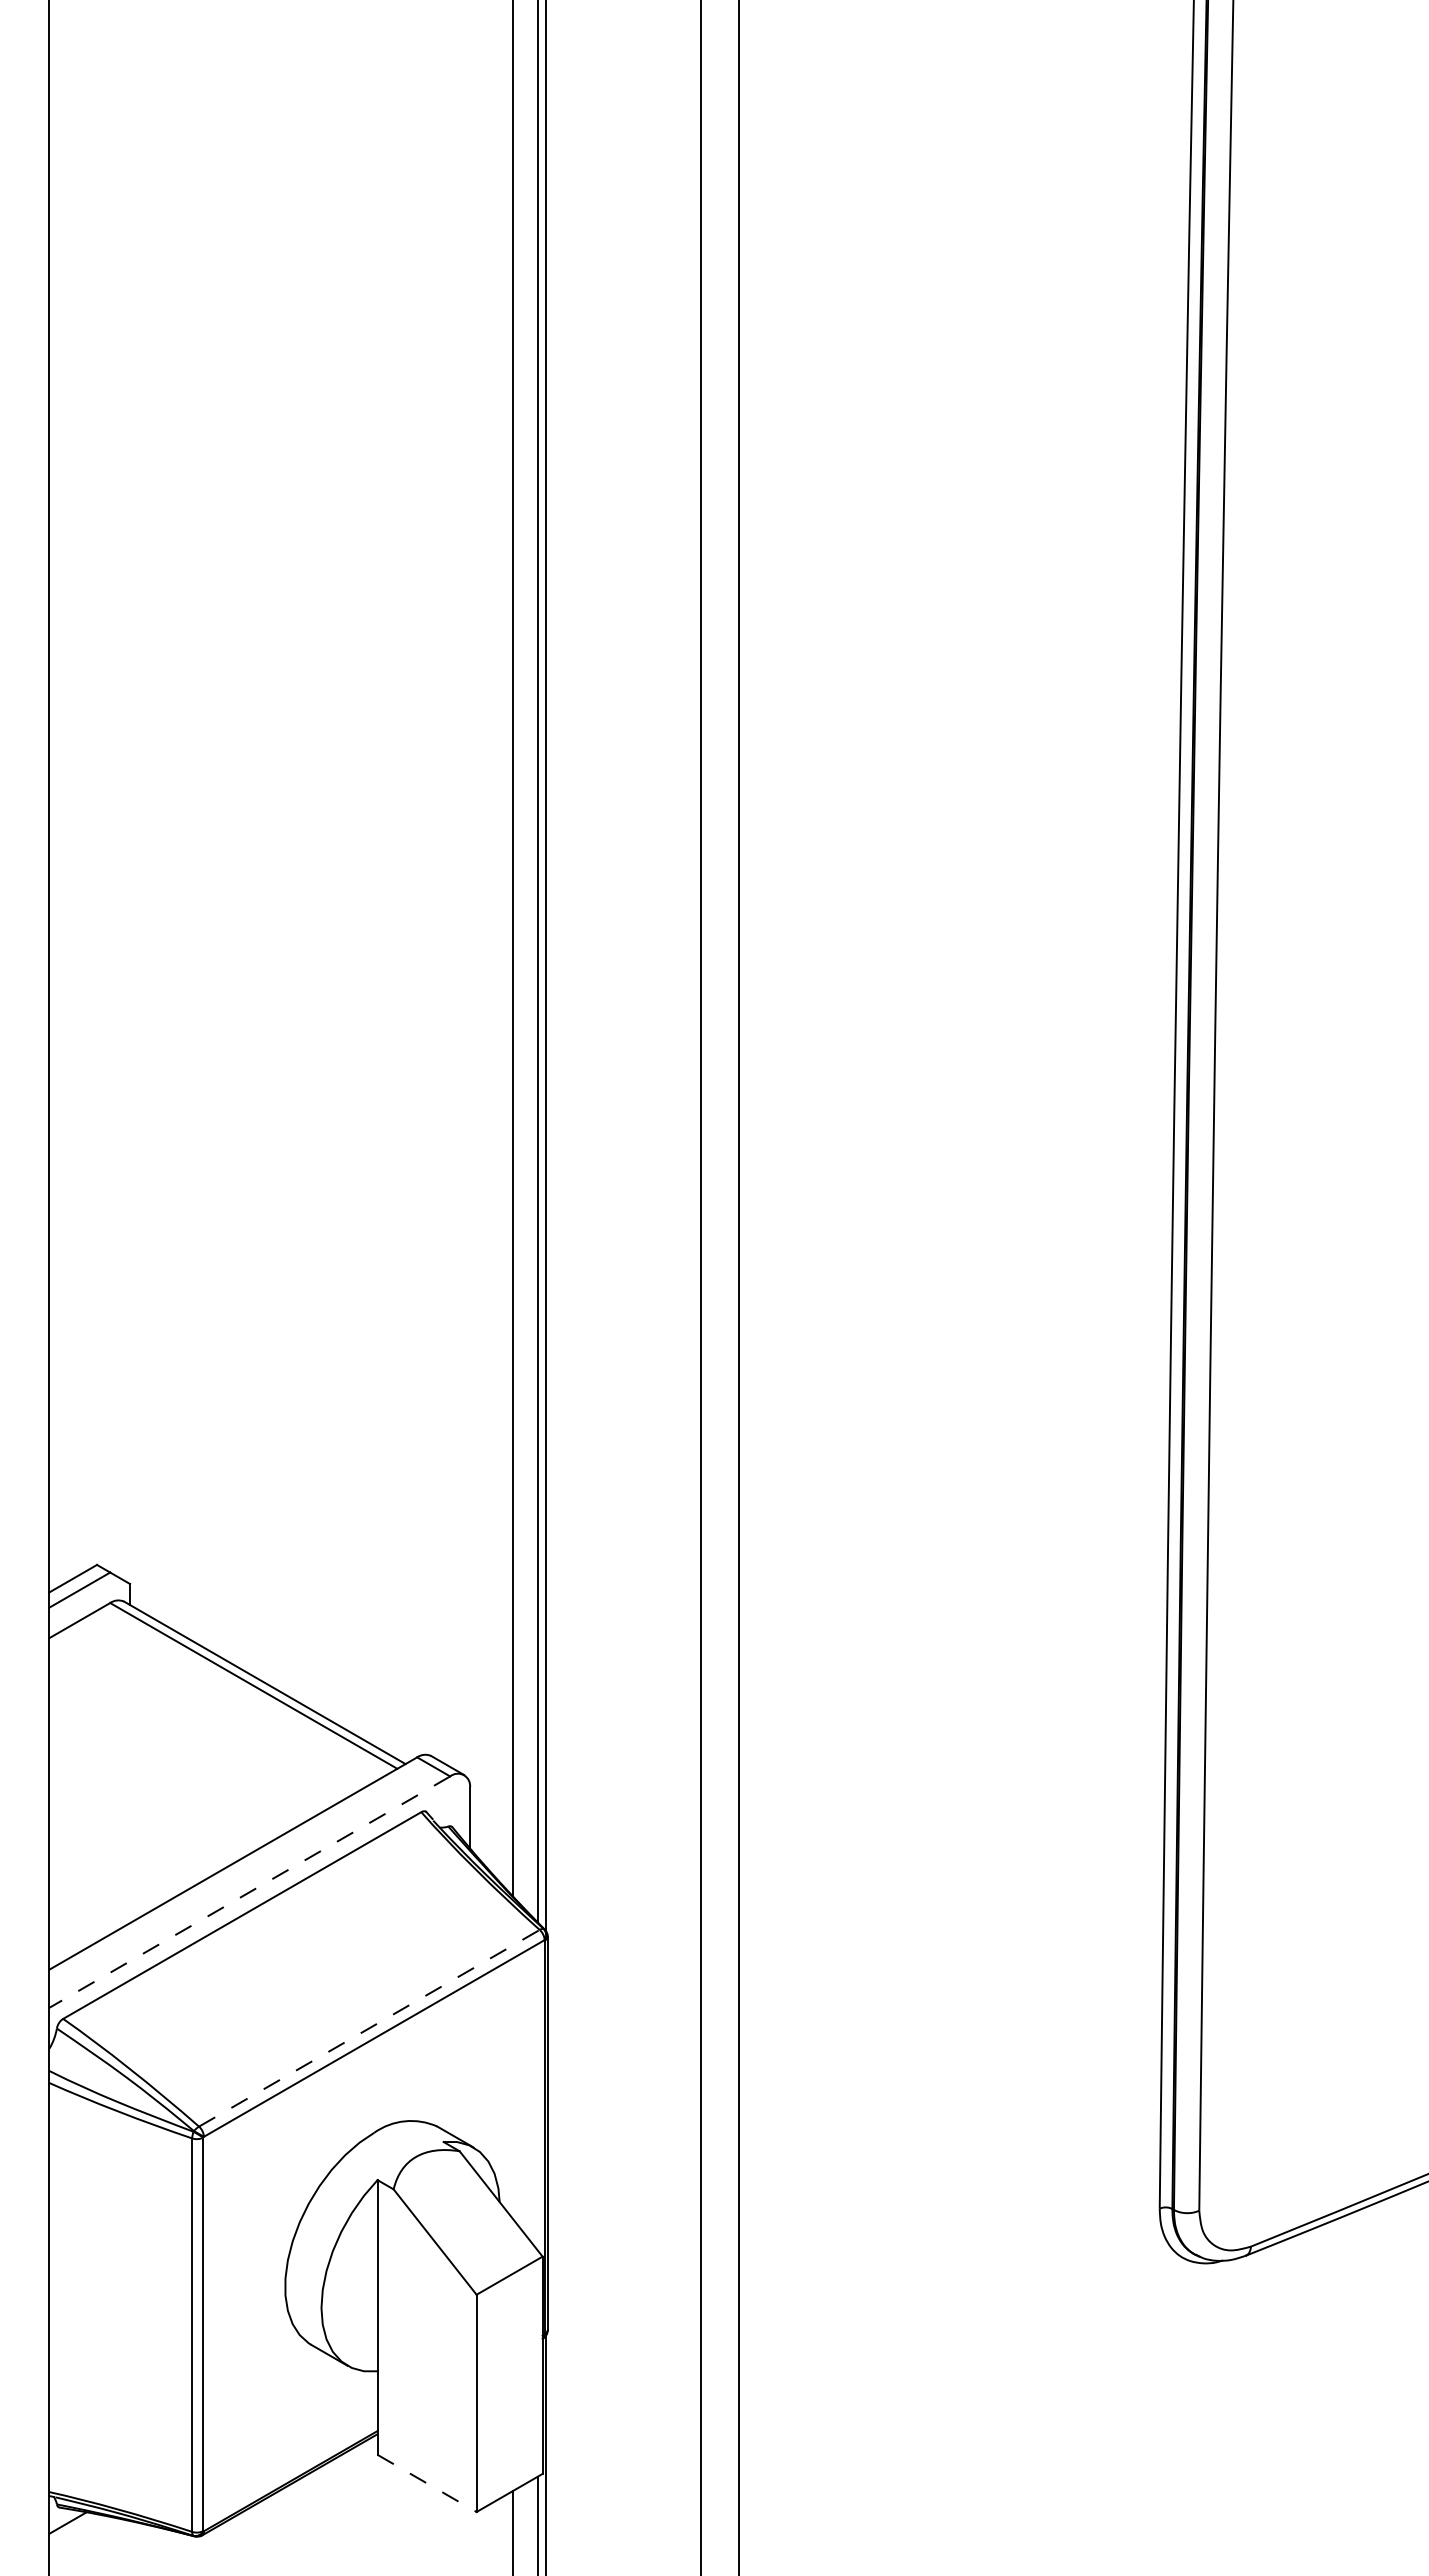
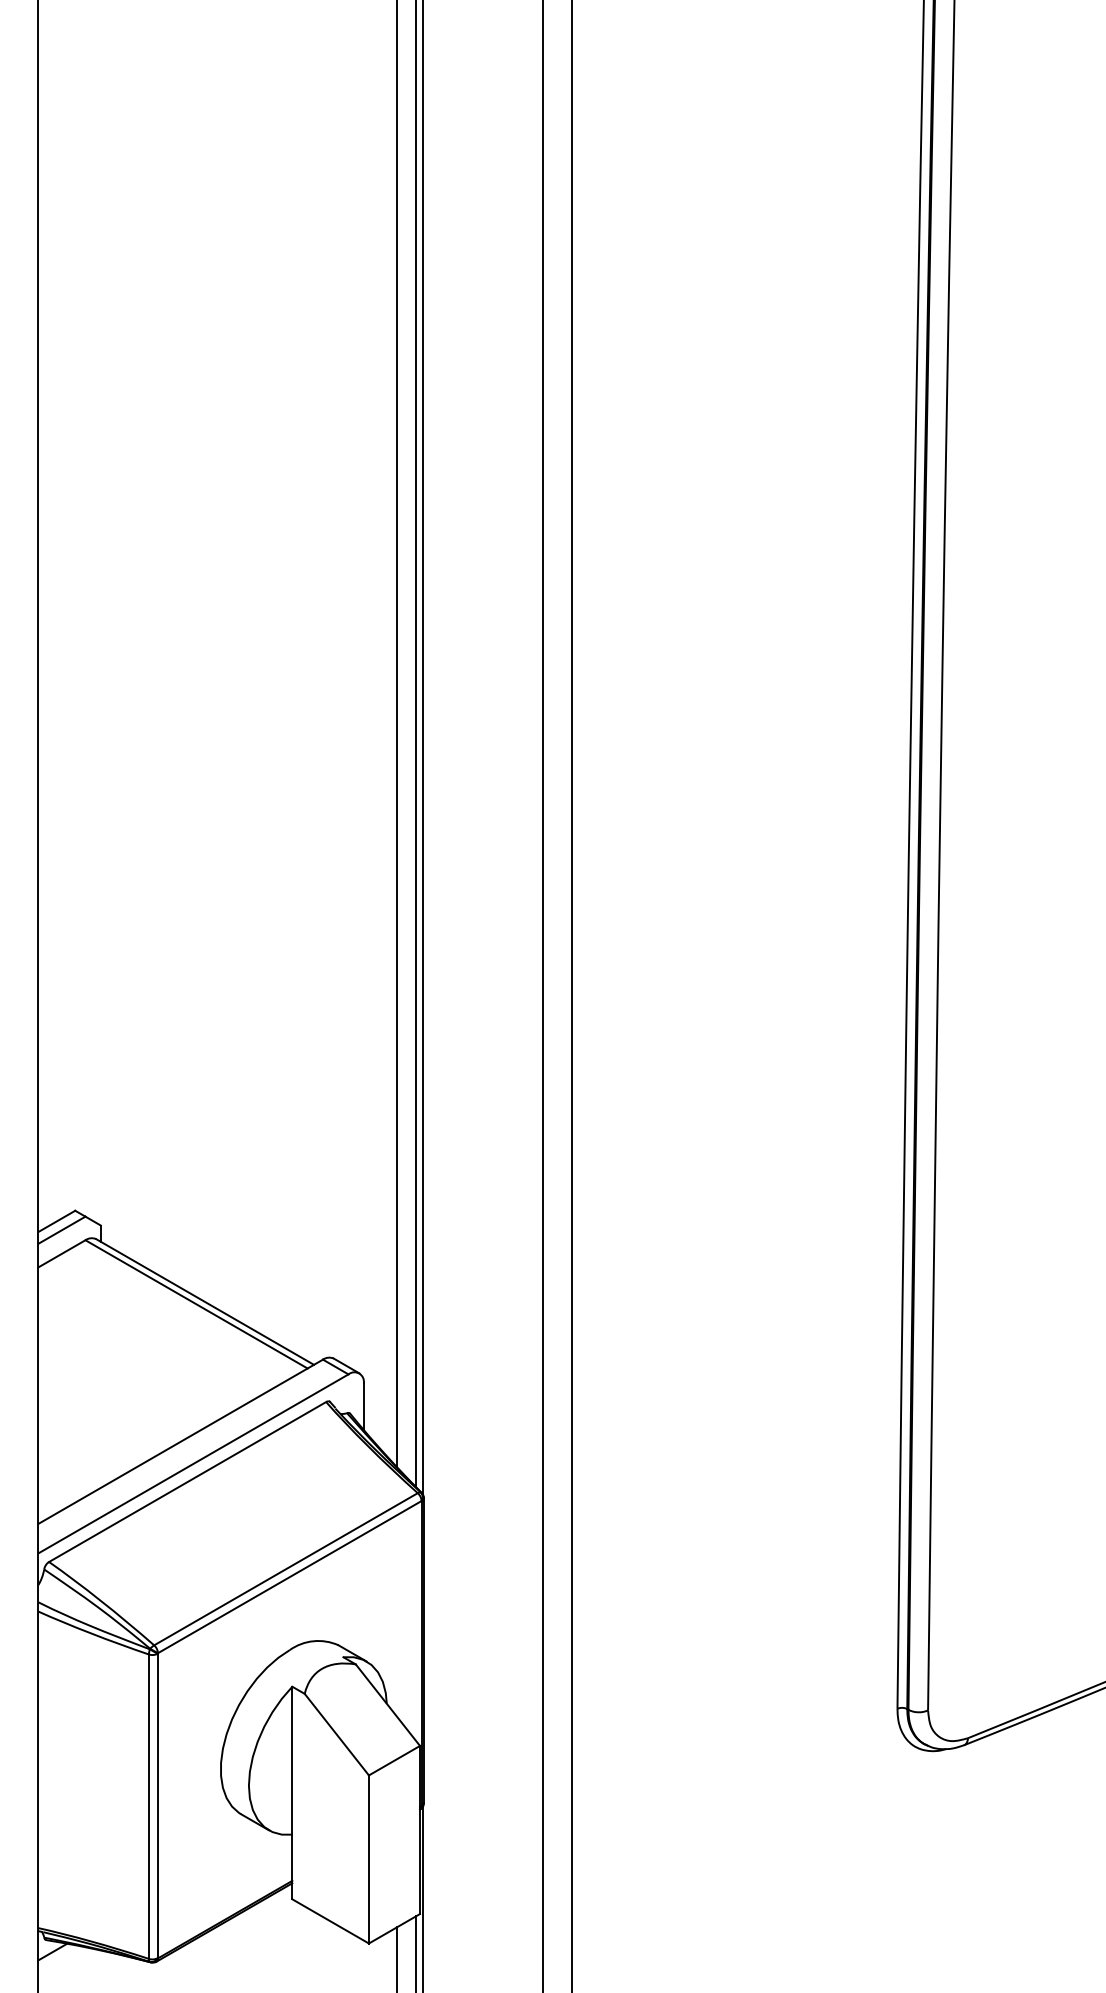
line: (249, 1892) -> (193, 1464), dashed -> solid
line: (369, 2028) -> (286, 1569), dashed -> solid
line: (427, 2483) -> (330, 1921), dashed -> solid

